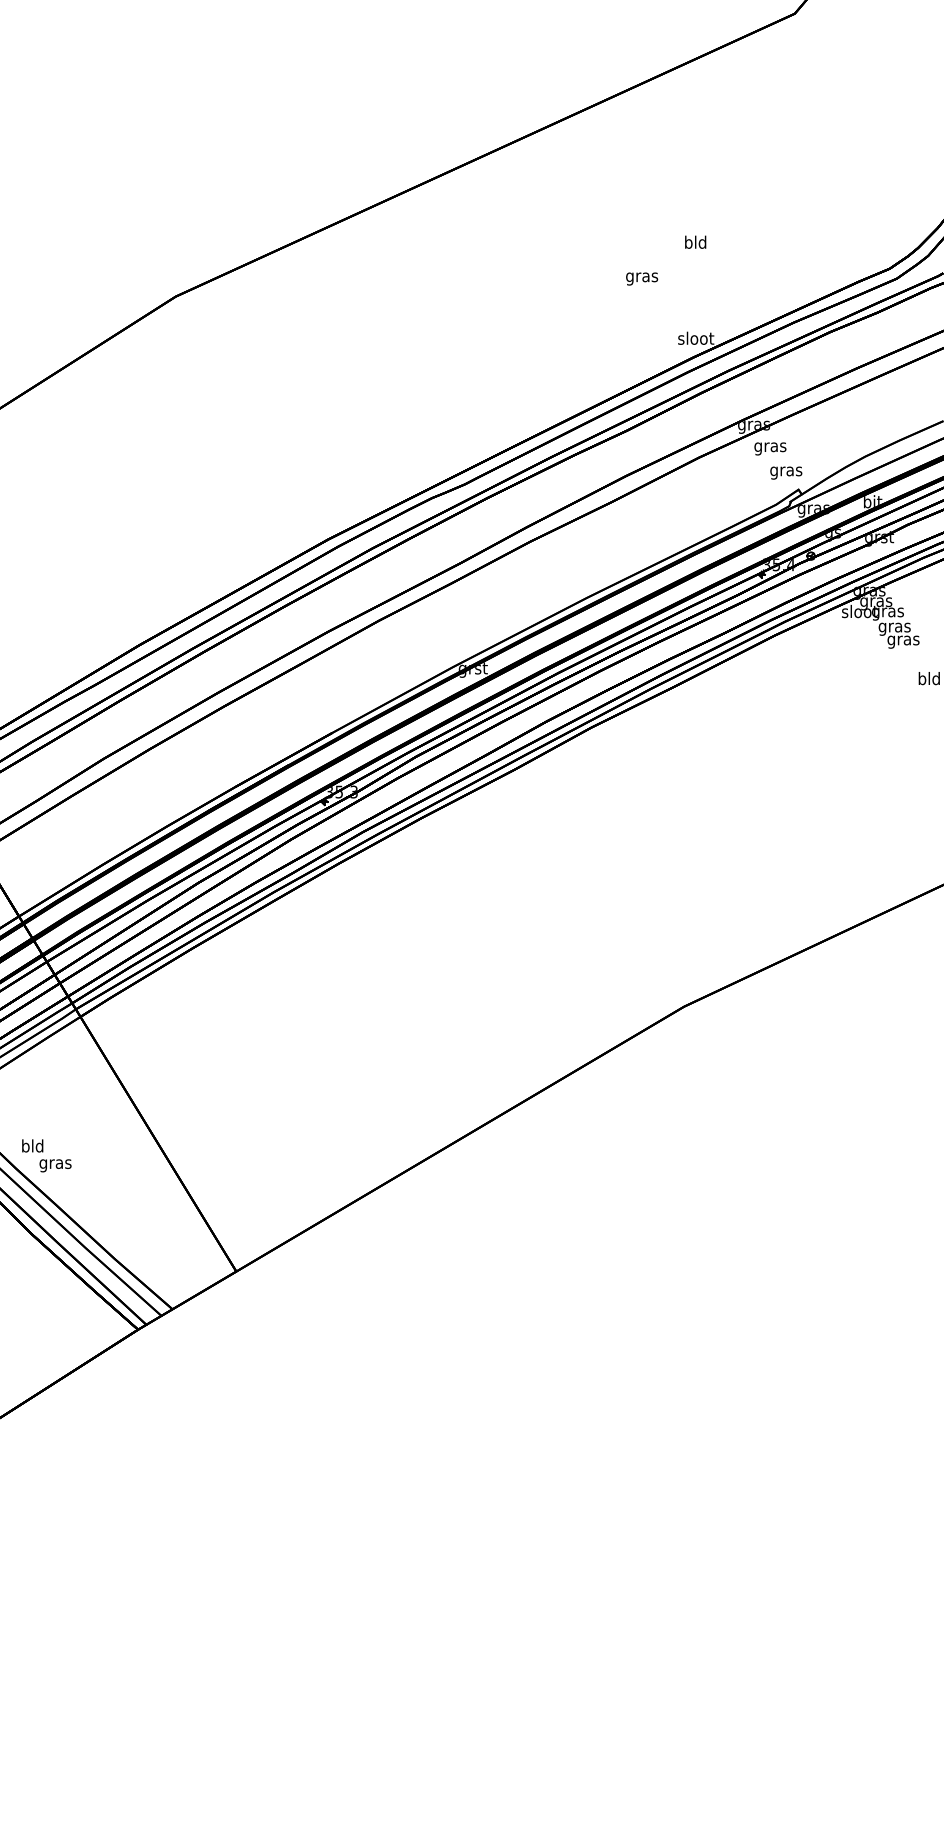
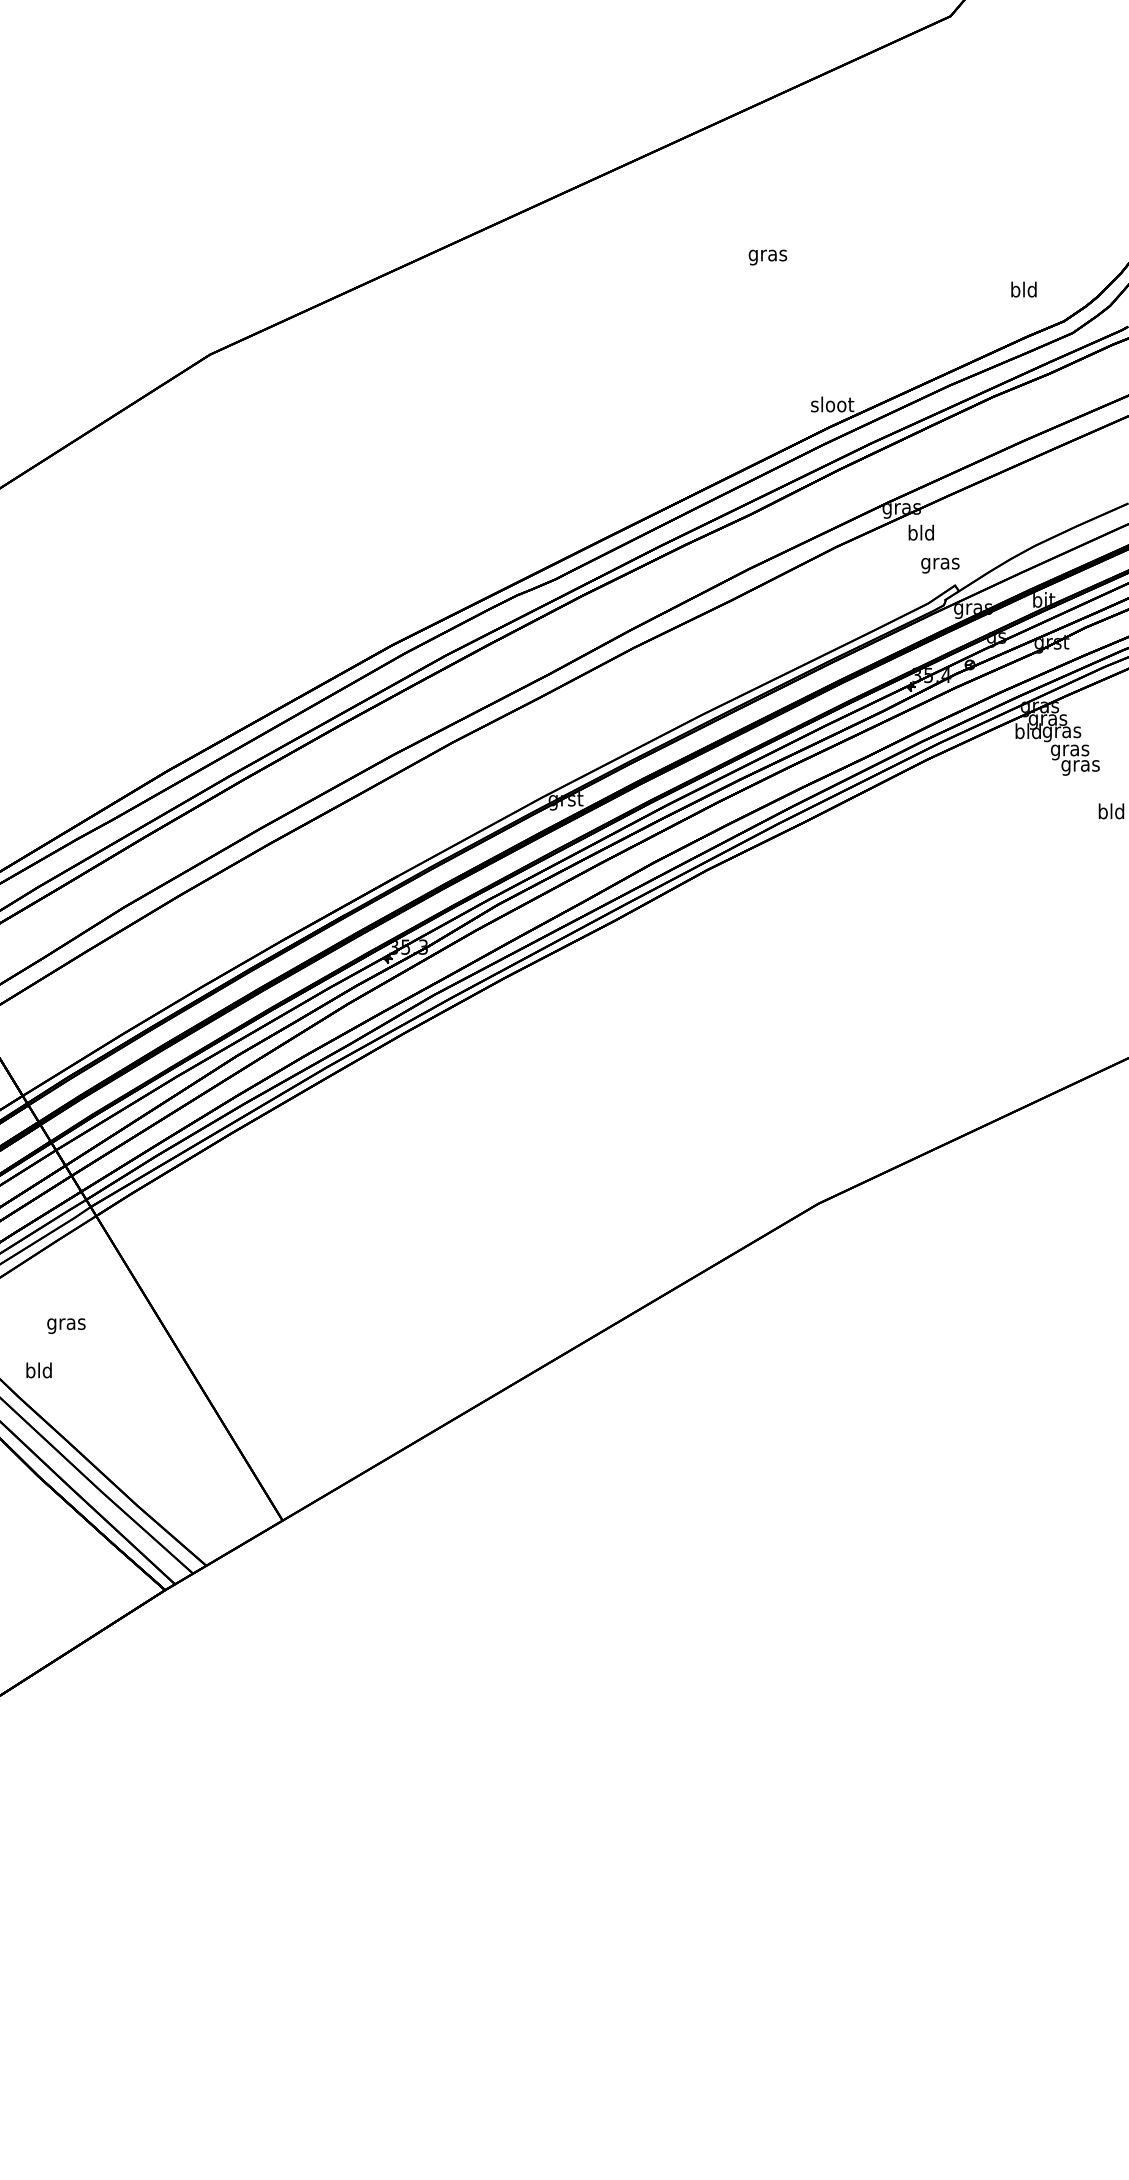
text: (695, 242) -> (1023, 289), moved
text: (641, 278) -> (767, 257), moved
text: (770, 447) -> (921, 534), gras -> bld
text: (859, 611) -> (1028, 731), sloot -> bld
text: (55, 1165) -> (66, 1325), moved

